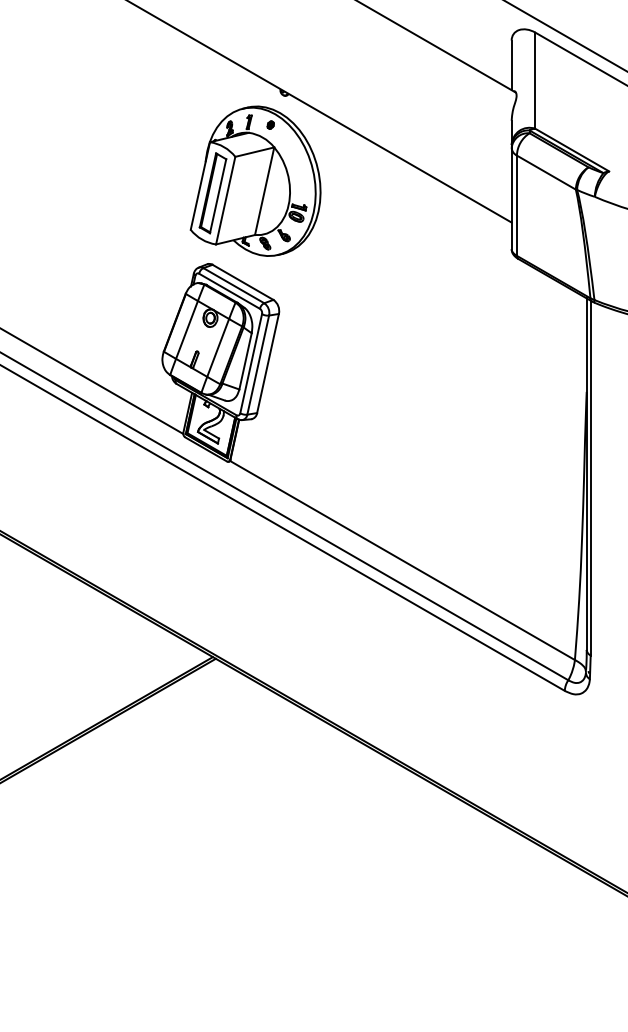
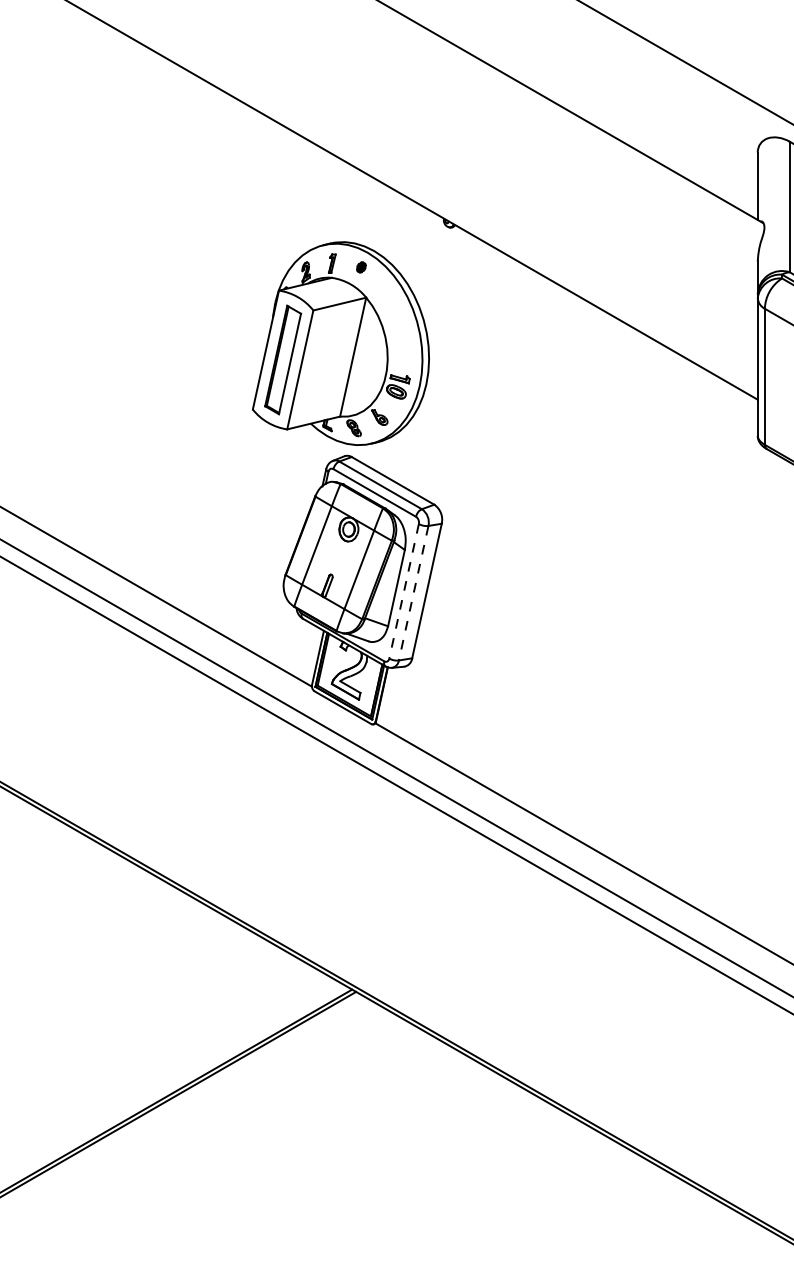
part: (255, 180) -> (340, 342), moved
line: (251, 363) -> (404, 591), solid -> dashed
line: (258, 365) -> (414, 593), solid -> dashed

